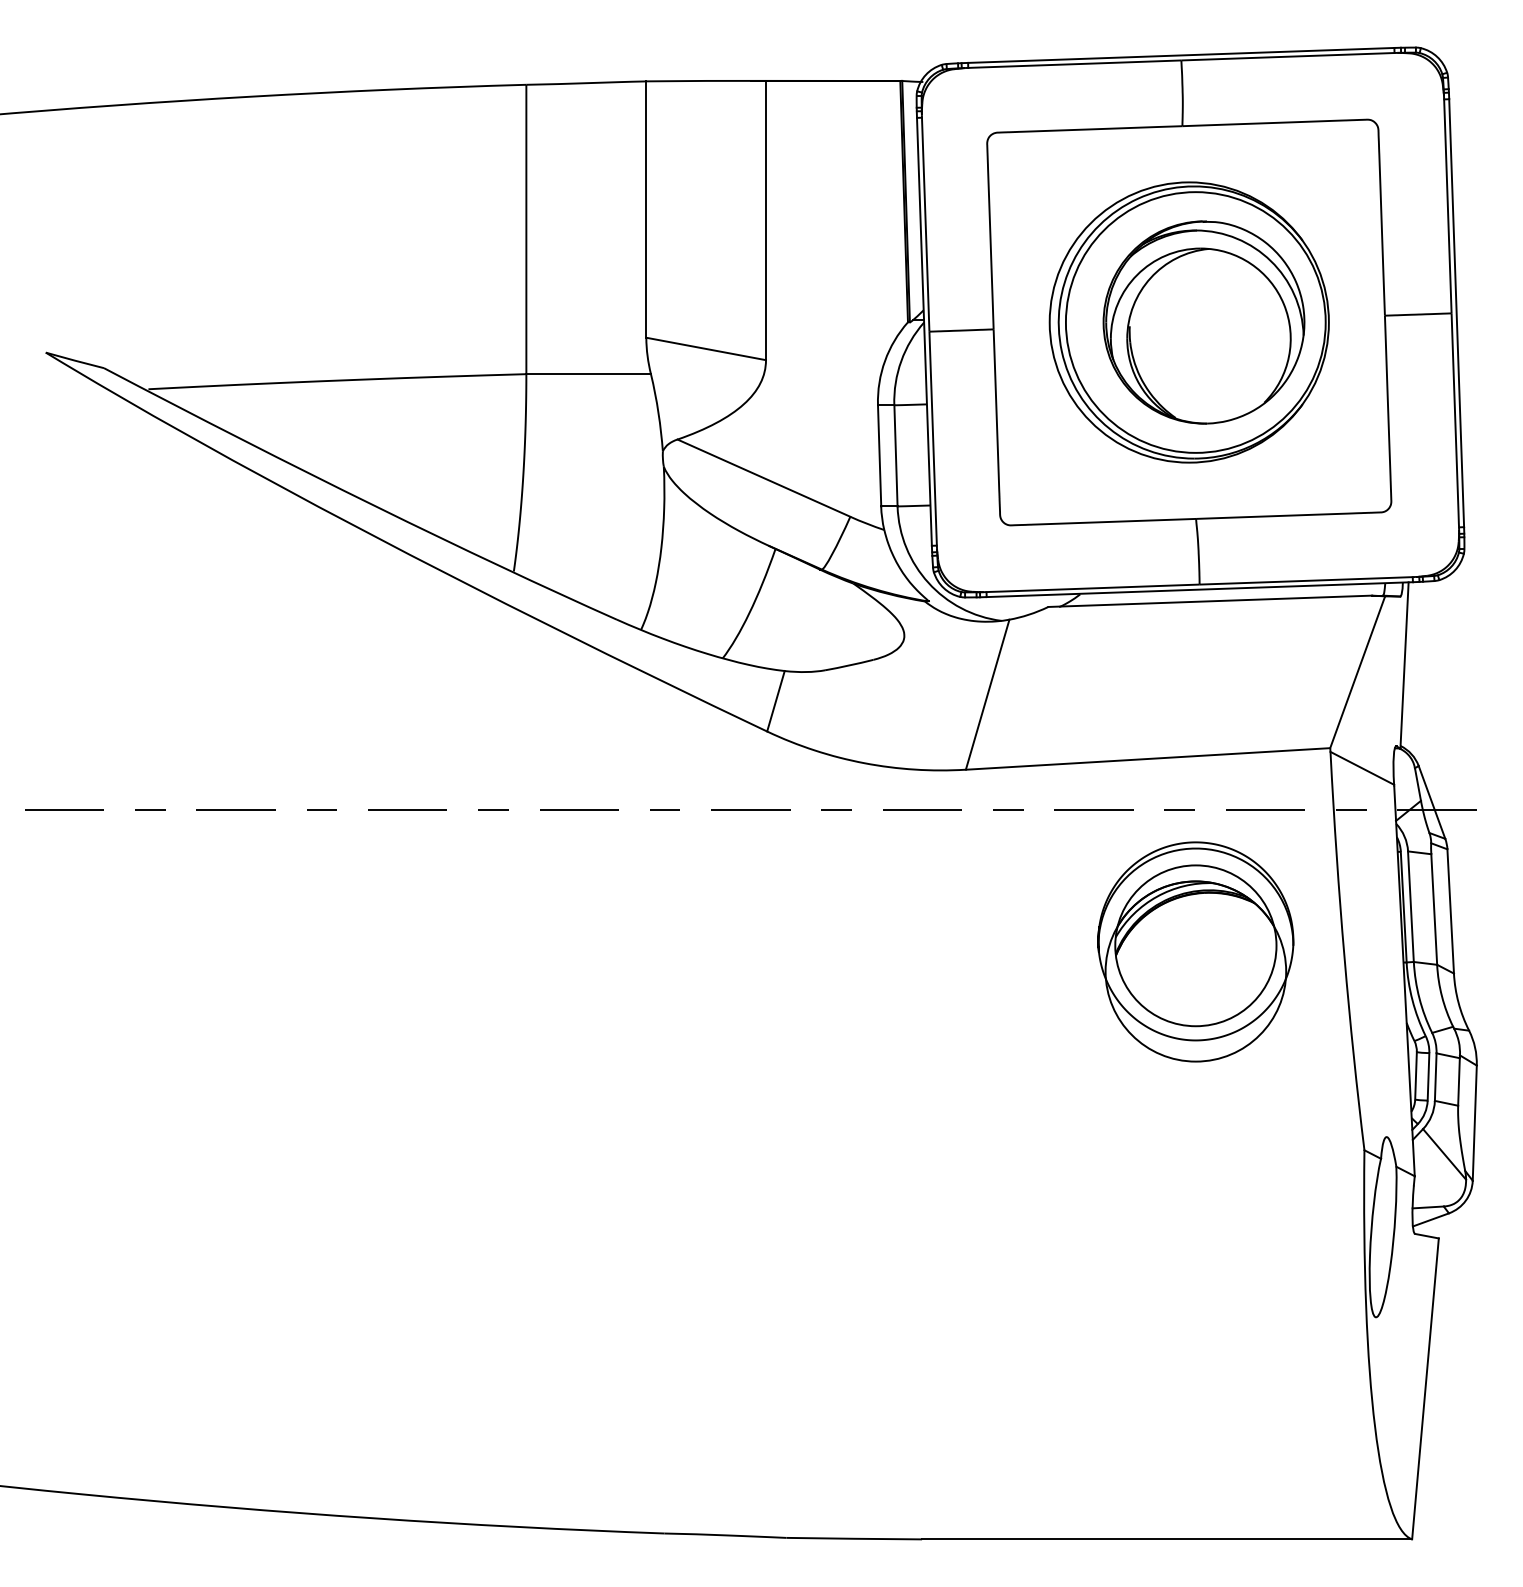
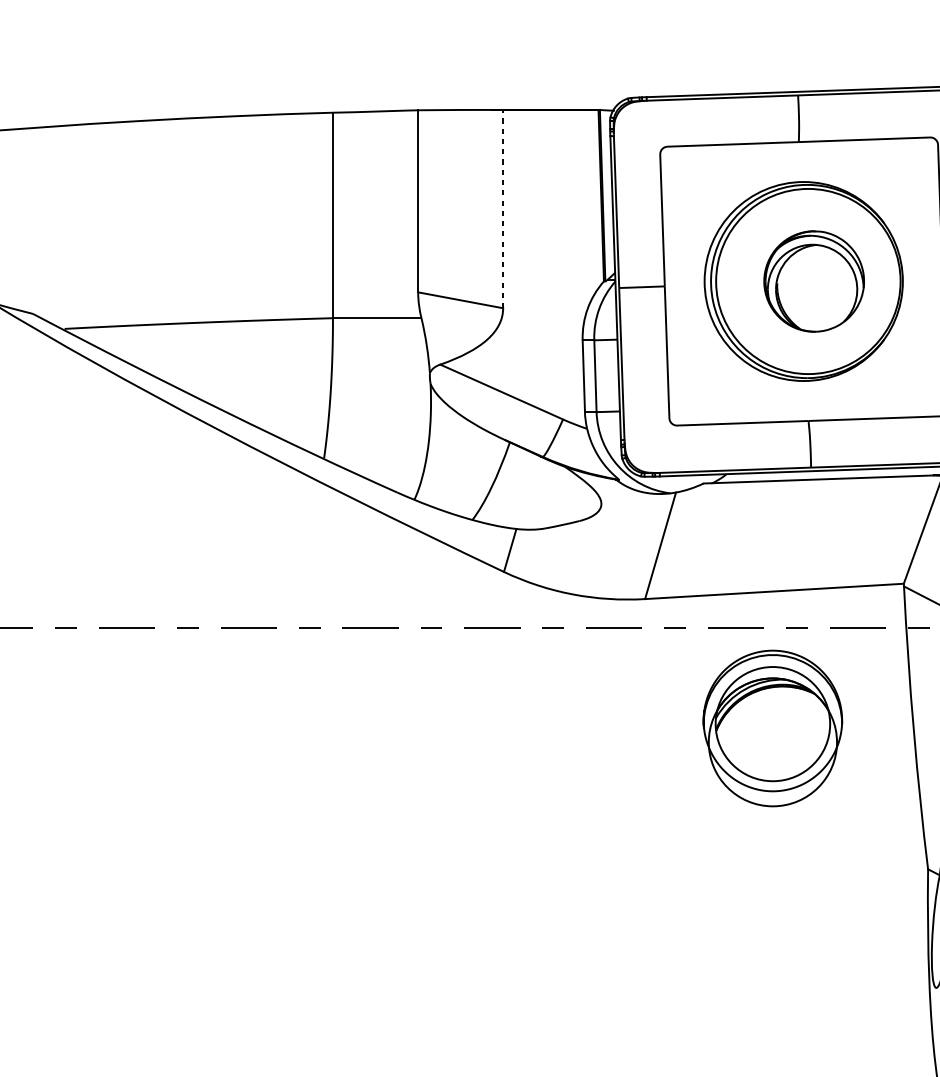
line: (765, 220) -> (502, 209), solid -> dashed
part: (1203, 322) -> (813, 281), size x0.7
part: (1195, 951) -> (772, 728), moved

